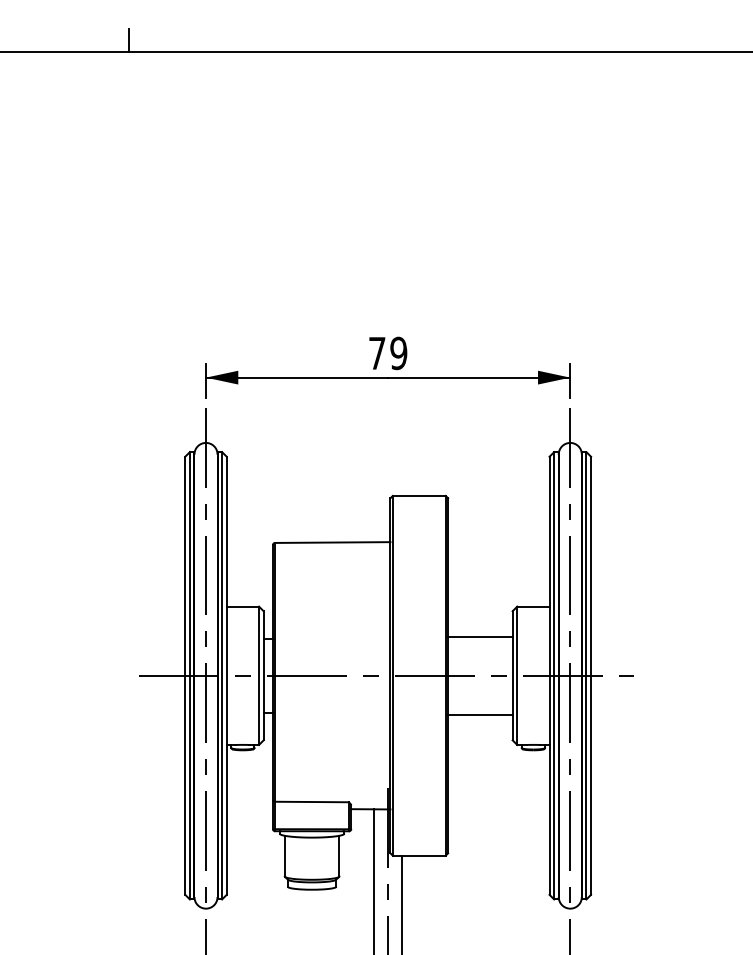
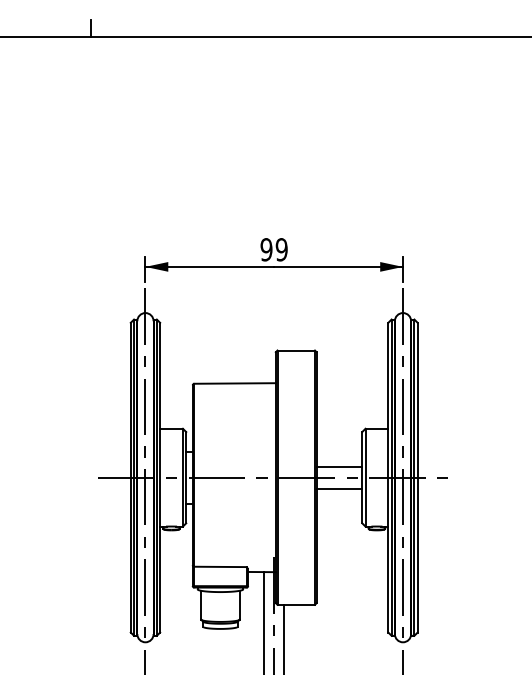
text: (377, 353) -> (266, 249), 79 -> 99
line: (480, 635) -> (339, 466), moved
line: (480, 715) -> (339, 489), moved

